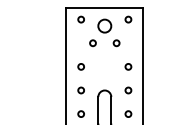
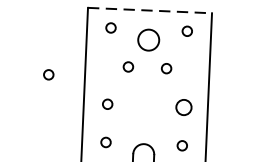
line: (105, 7) -> (151, 10), solid -> dashed
circle: (43, 50) -> (47, 75), added
circle: (128, 66) -> (184, 107), size x1.6

